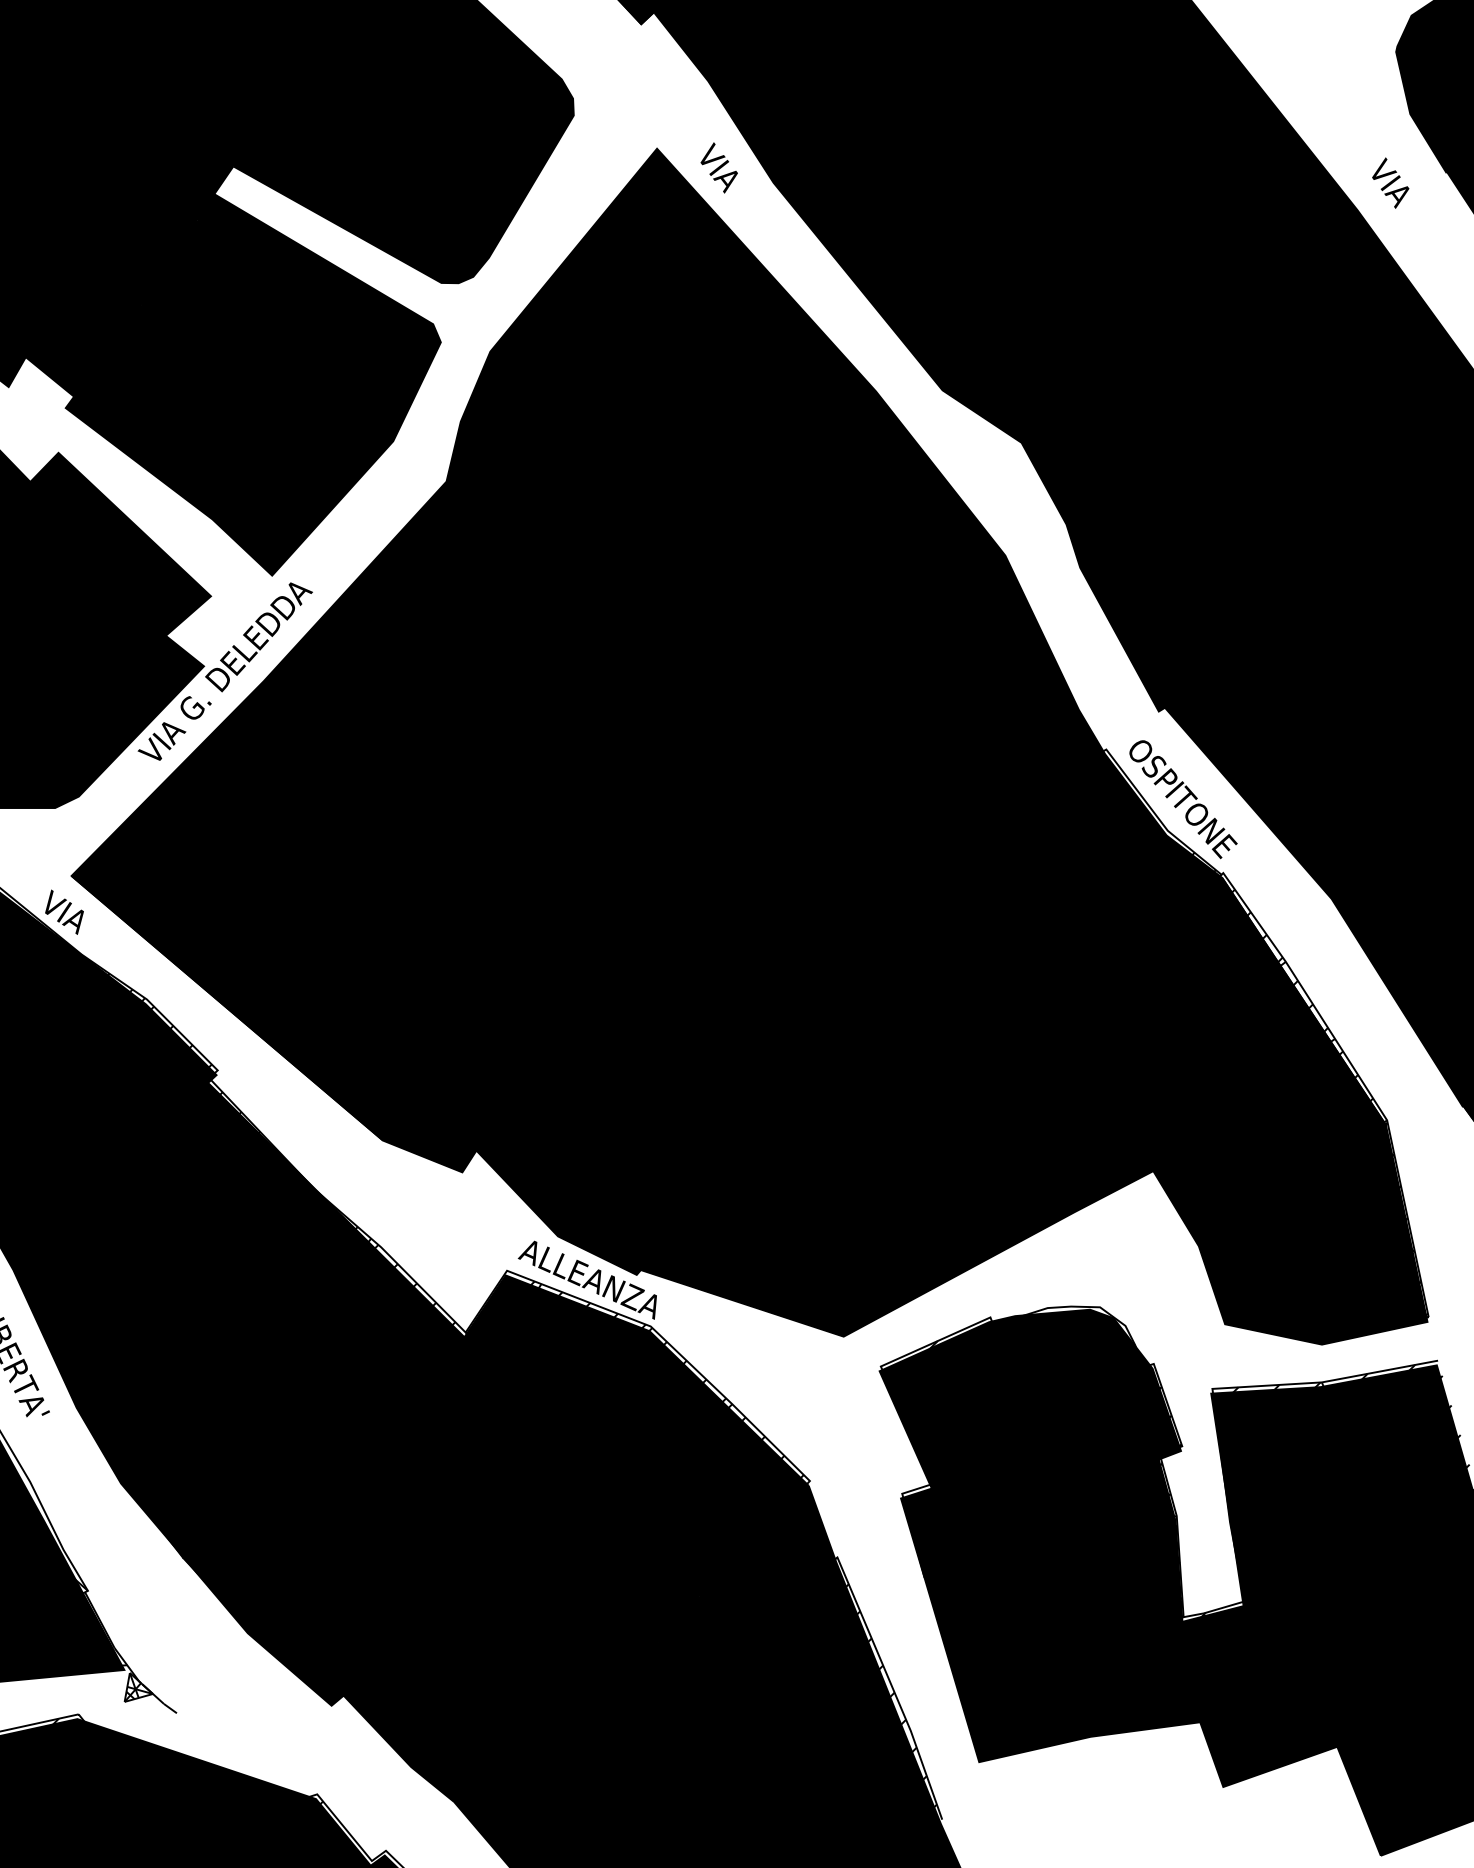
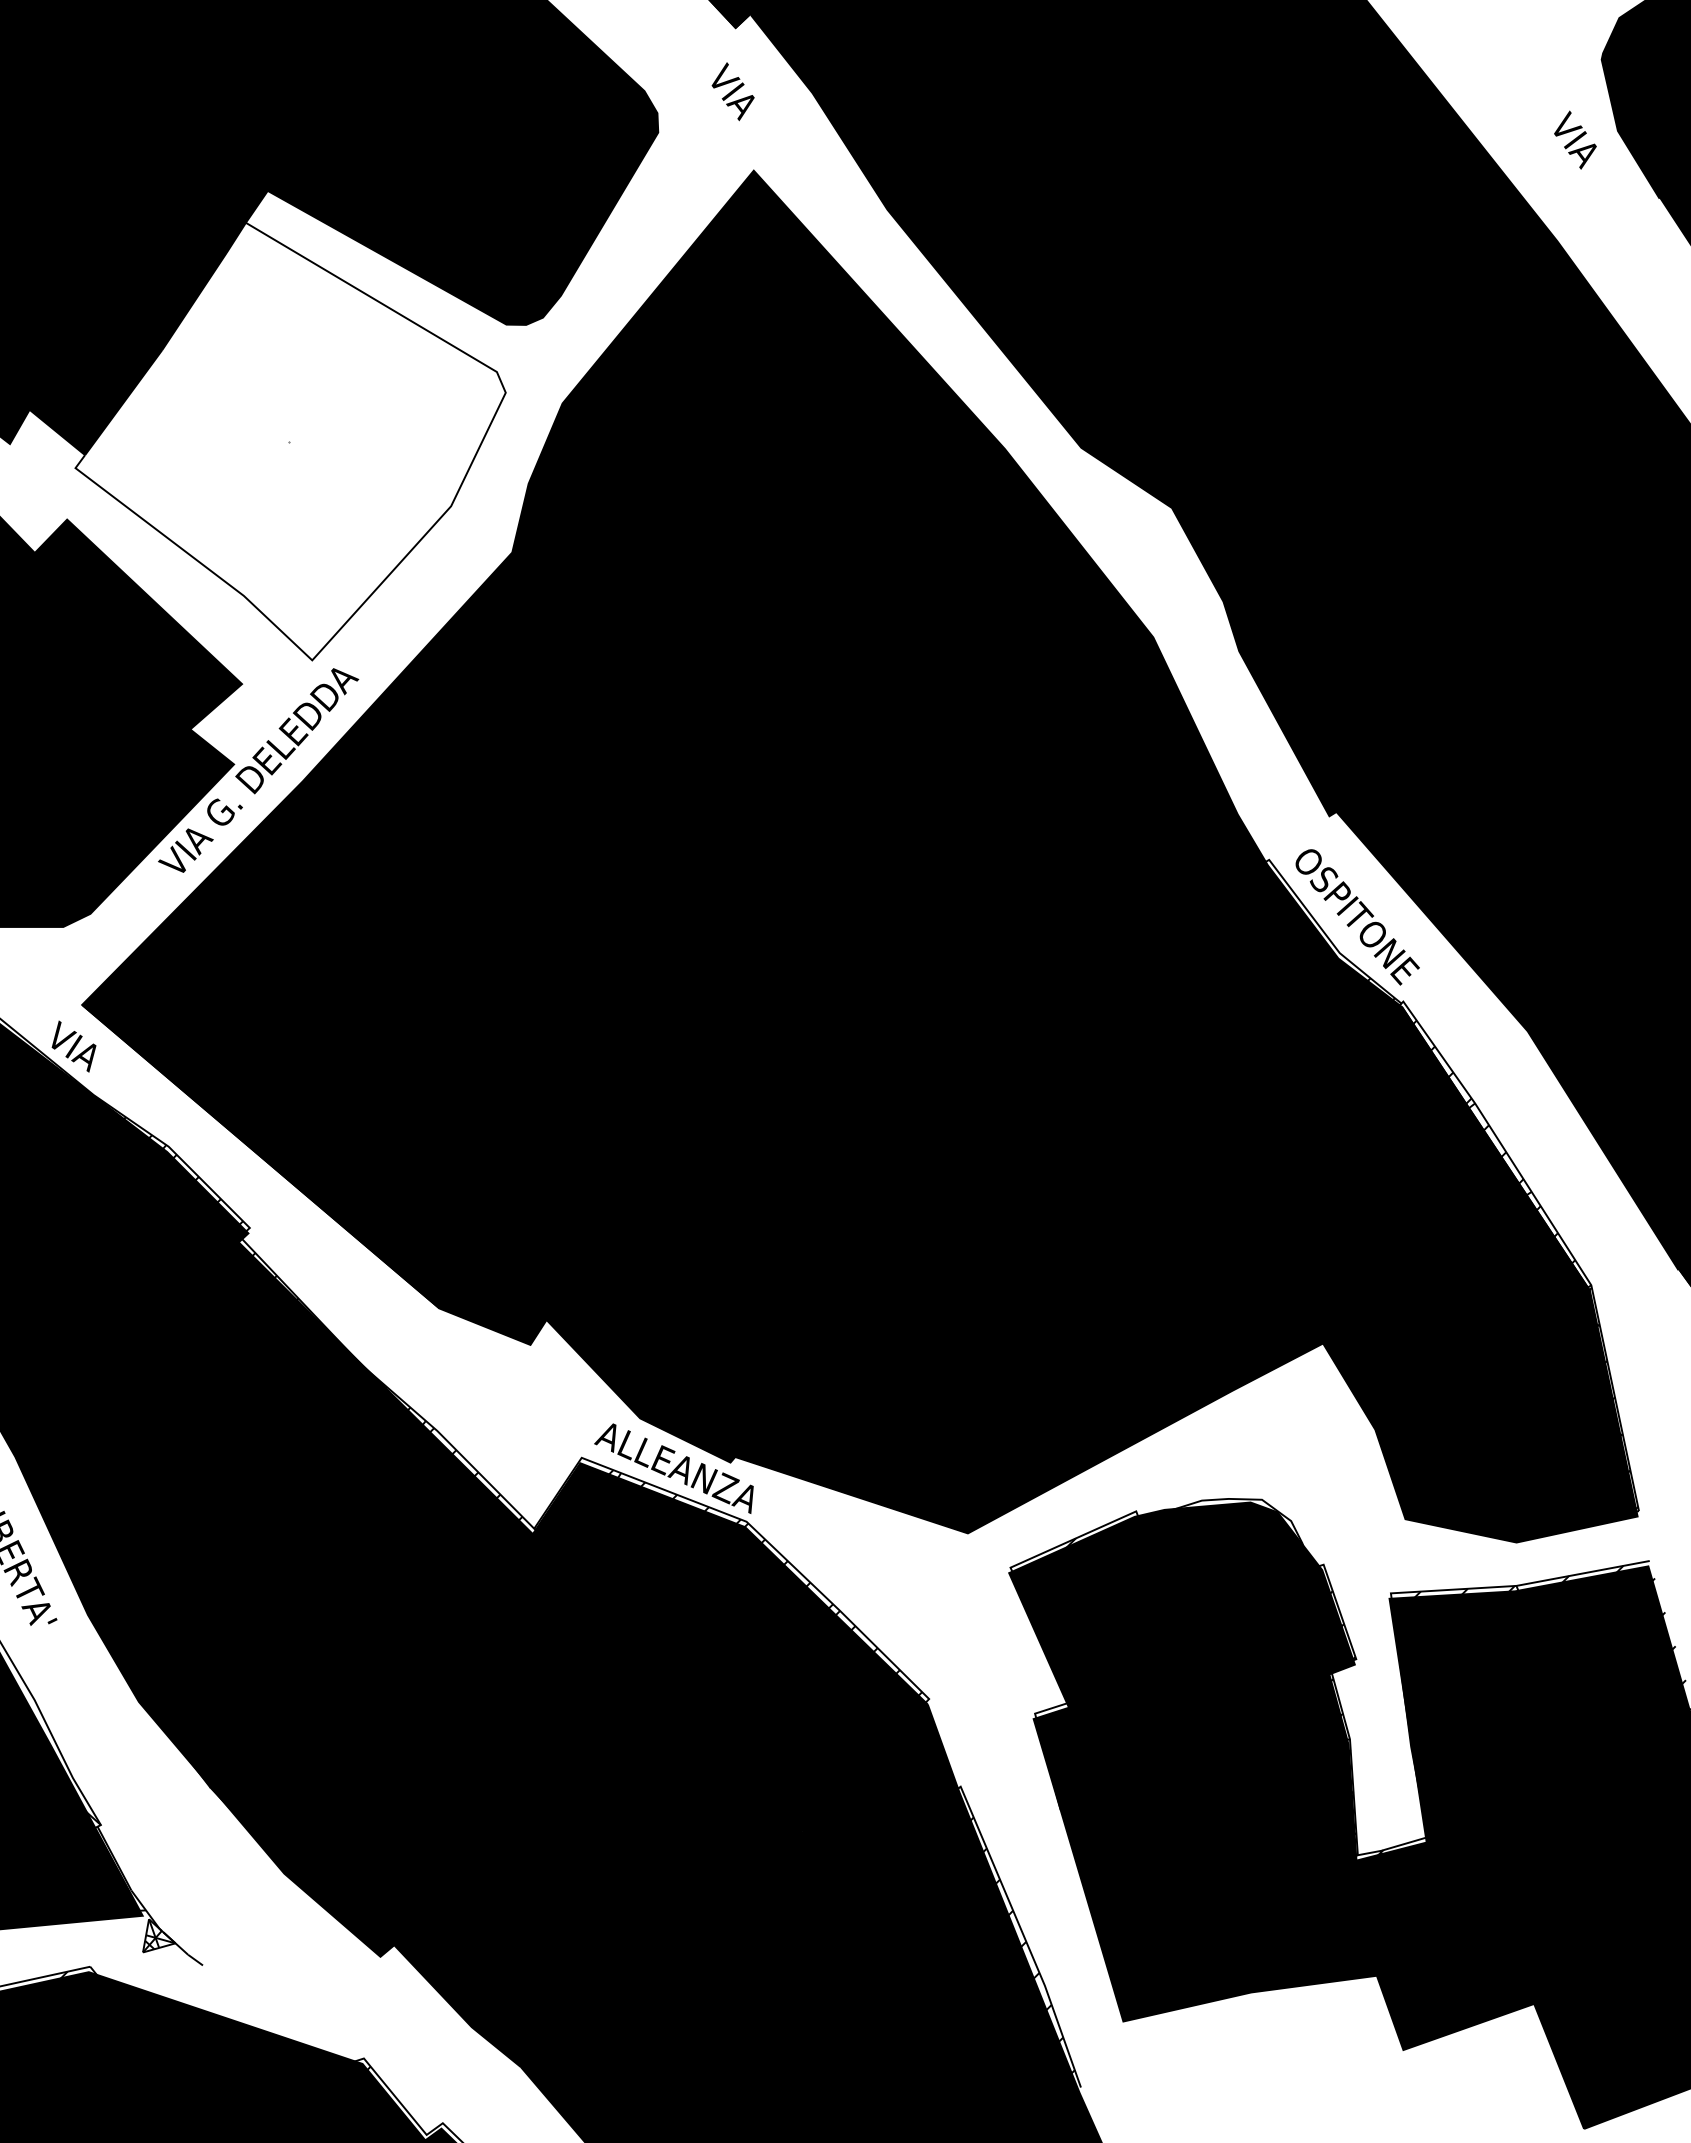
text: (718, 167) -> (732, 91), moved
text: (1390, 182) -> (1575, 139), moved
fill: (253, 384) -> (290, 441), removed

